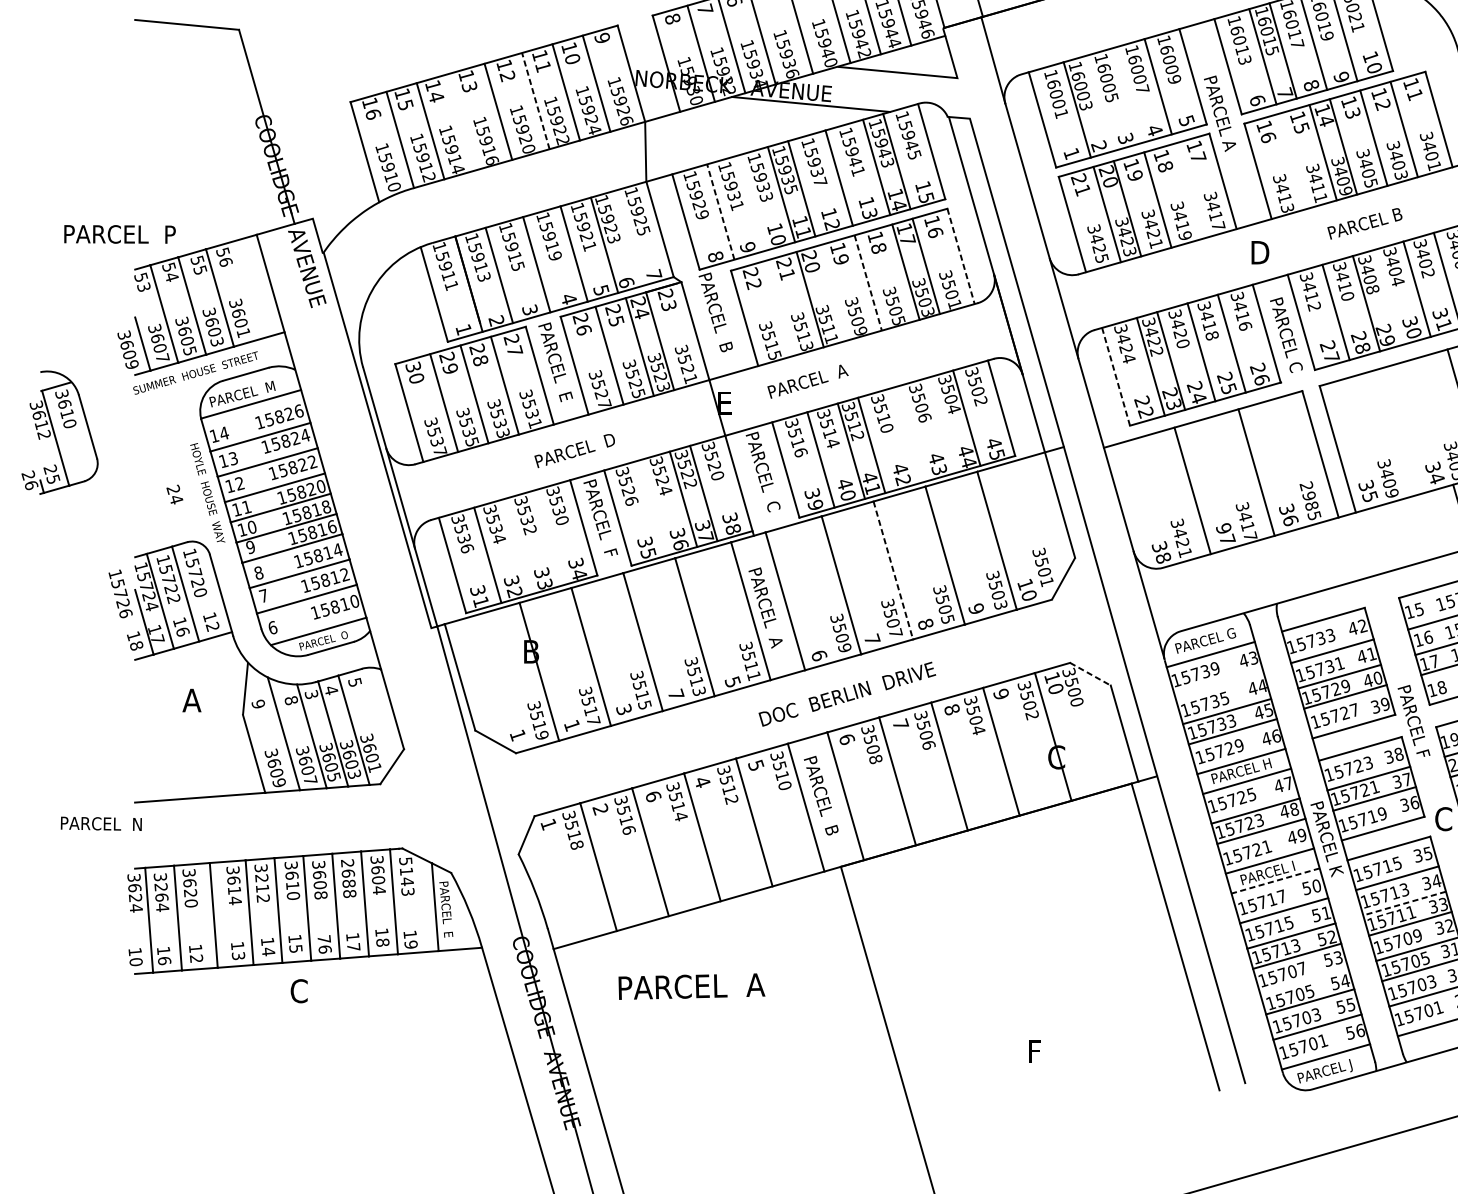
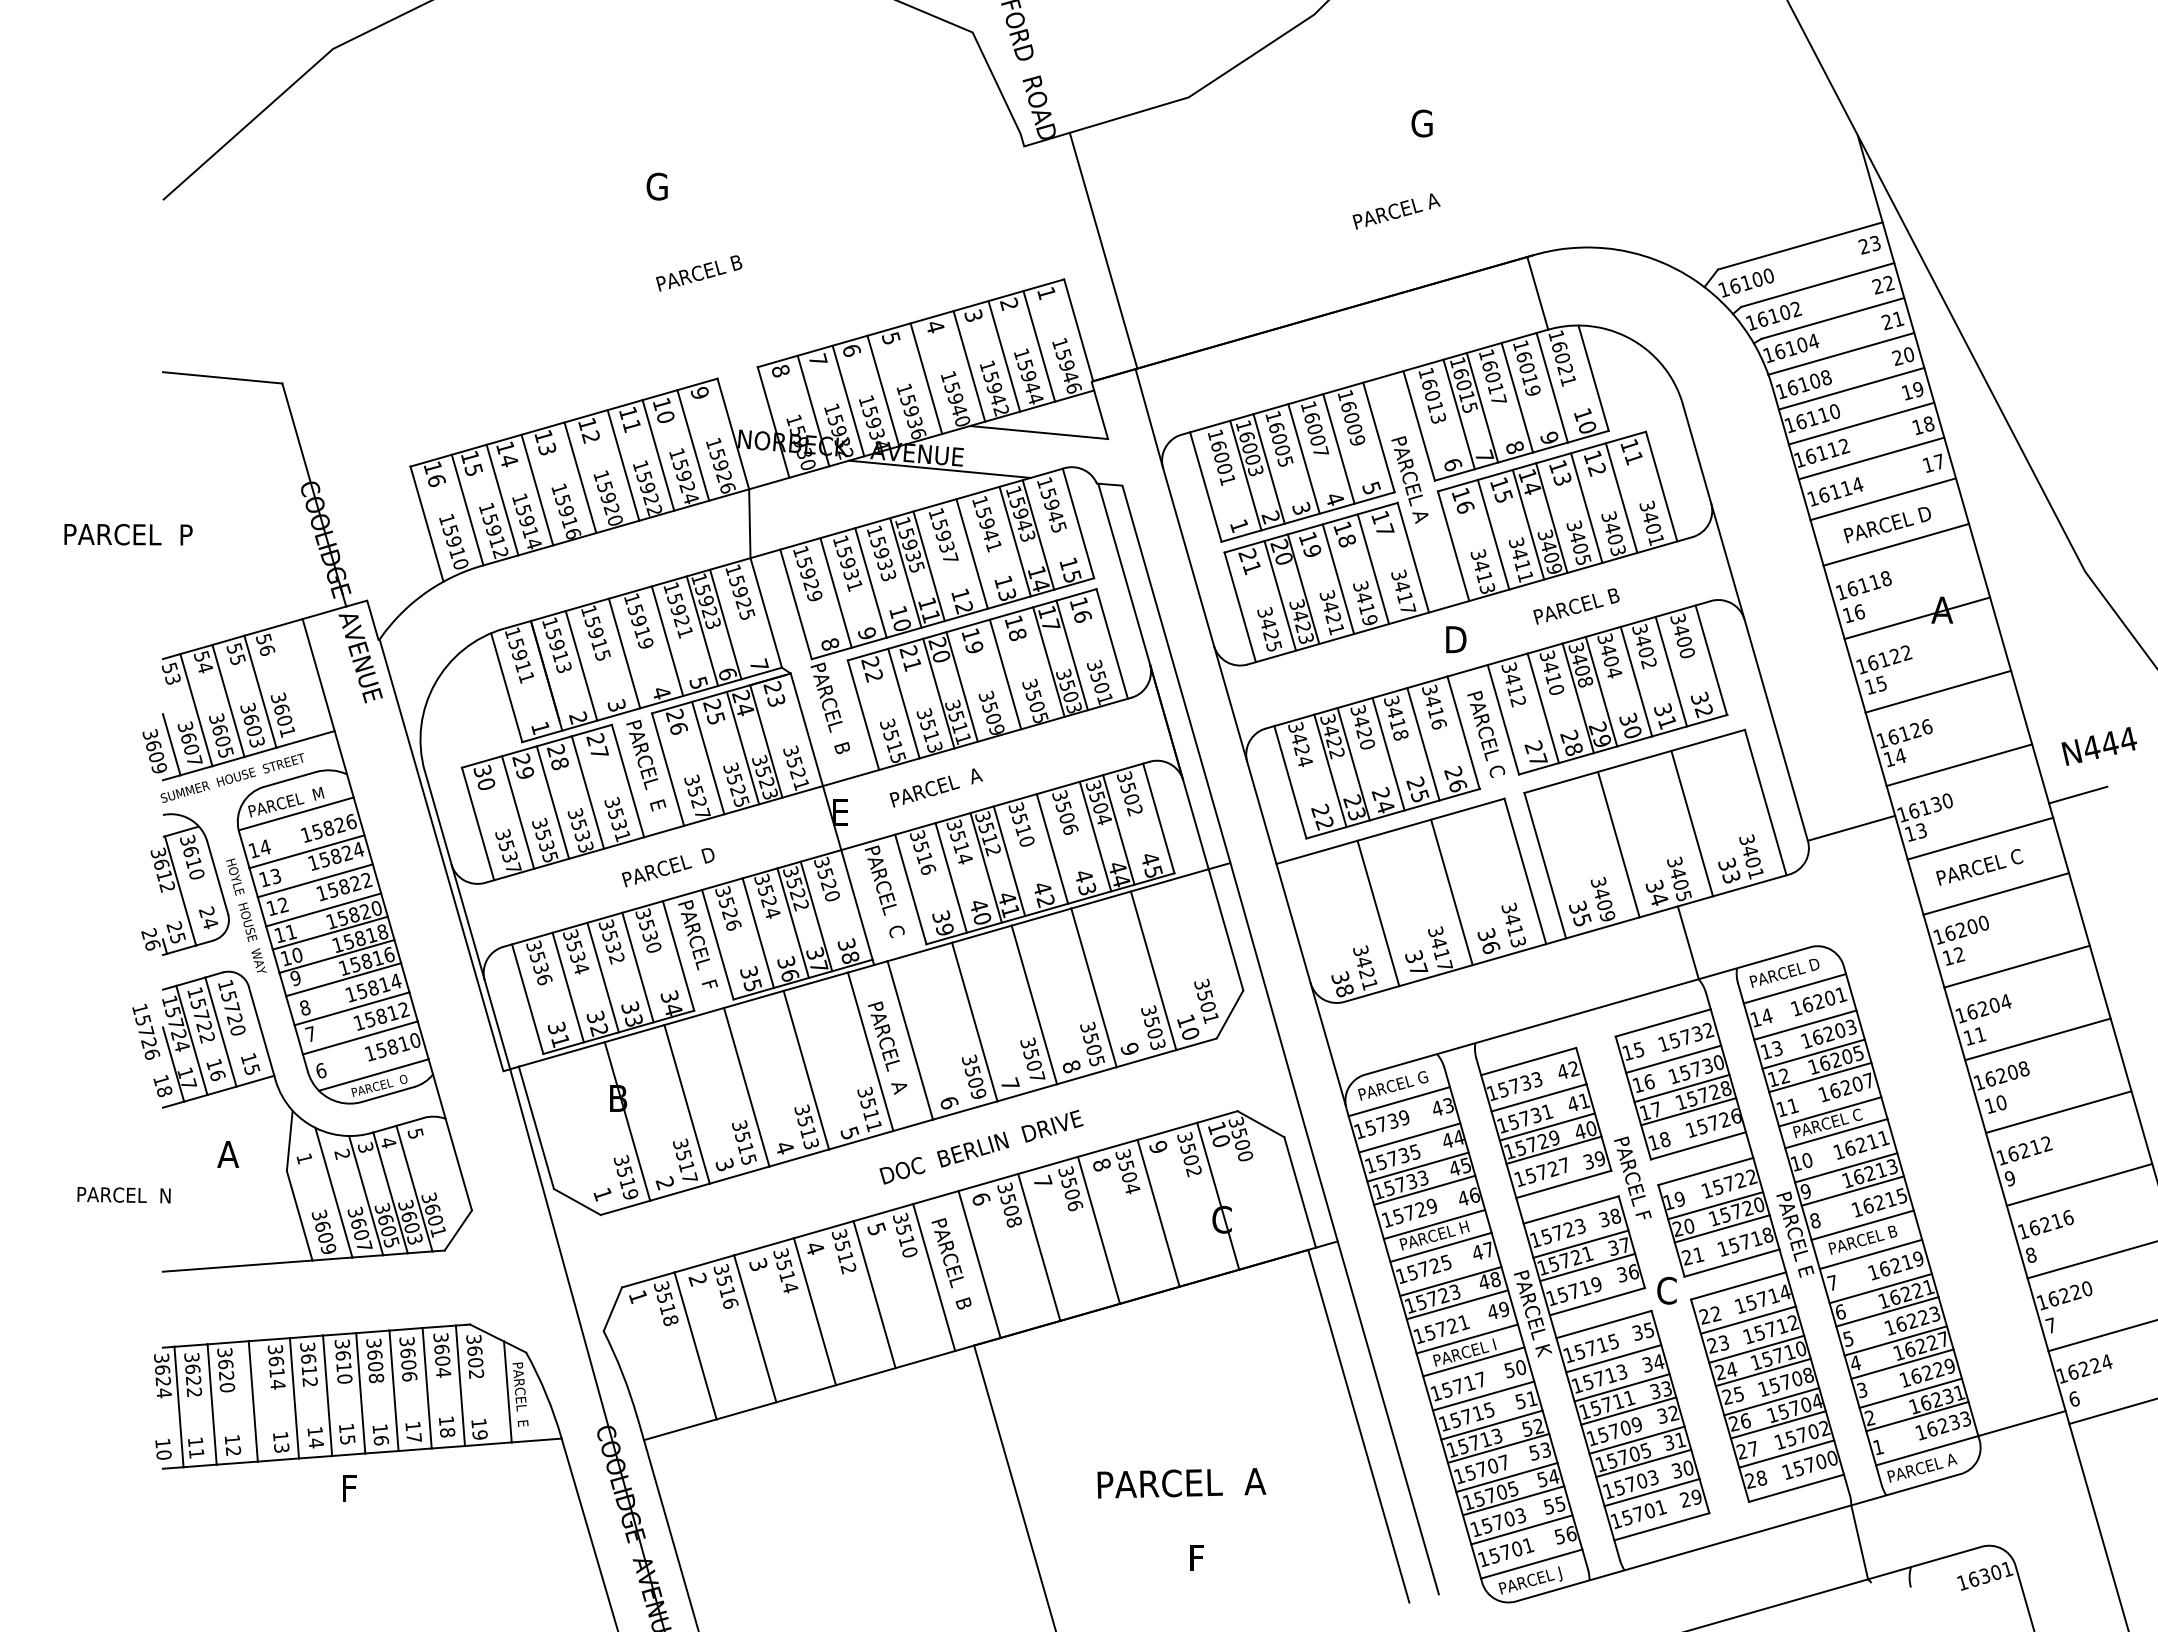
line: (1127, 95) -> (1303, 458), added
line: (535, 101) -> (623, 465), dashed -> solid
line: (1097, 103) -> (1268, 468), added
line: (461, 122) -> (537, 489), added
line: (1292, 161) -> (1493, 534), added
line: (1188, 190) -> (1373, 568), added
line: (750, 202) -> (870, 582), added
line: (721, 211) -> (836, 592), dashed -> solid
text: (119, 234) -> (128, 534), moved
line: (624, 239) -> (725, 624), added
line: (961, 256) -> (1112, 643), dashed -> solid
line: (868, 282) -> (1005, 674), dashed -> solid
line: (829, 293) -> (961, 686), added
line: (1386, 297) -> (1601, 691), added
line: (779, 308) -> (903, 703), added
line: (1116, 376) -> (1290, 782), dashed -> solid
line: (946, 423) -> (1095, 836), added
line: (1401, 430) -> (1618, 844), added
part: (59, 432) -> (185, 884), moved
line: (909, 434) -> (1052, 848), added
text: (1310, 500) -> (1513, 924), 2985 -> 3413
line: (652, 508) -> (757, 933), added
text: (1223, 528) -> (1413, 956), 97 -> 37
line: (548, 537) -> (637, 967), added
line: (517, 546) -> (602, 977), added
line: (893, 570) -> (1034, 1005), dashed -> solid
text: (213, 626) -> (252, 1069), 12 -> 15
line: (1090, 674) -> (1260, 1124), dashed -> solid
line: (1219, 685) -> (1409, 1137), added
text: (676, 694) -> (785, 1147), 7 -> 4
text: (291, 699) -> (342, 1153), 8 -> 2
text: (258, 704) -> (304, 1158), 9 -> 1
text: (571, 725) -> (664, 1183), 1 -> 2
text: (653, 796) -> (758, 1264), 6 -> 3
text: (100, 824) -> (123, 1195), moved
text: (407, 876) -> (475, 1356), 5143 -> 3602
text: (261, 878) -> (308, 1358), 3212 -> 3612
text: (348, 878) -> (408, 1358), 2688 -> 3606
line: (1275, 880) -> (1473, 1361), dashed -> solid
text: (161, 897) -> (193, 1380), 3264 -> 3622
line: (1404, 903) -> (1621, 1387), dashed -> solid
text: (323, 938) -> (379, 1428), 76 -> 16
text: (164, 960) -> (196, 1453), 16 -> 11
line: (1304, 981) -> (1506, 1477), added
text: (691, 986) -> (1181, 1483), moved
text: (299, 991) -> (351, 1488), C -> F

